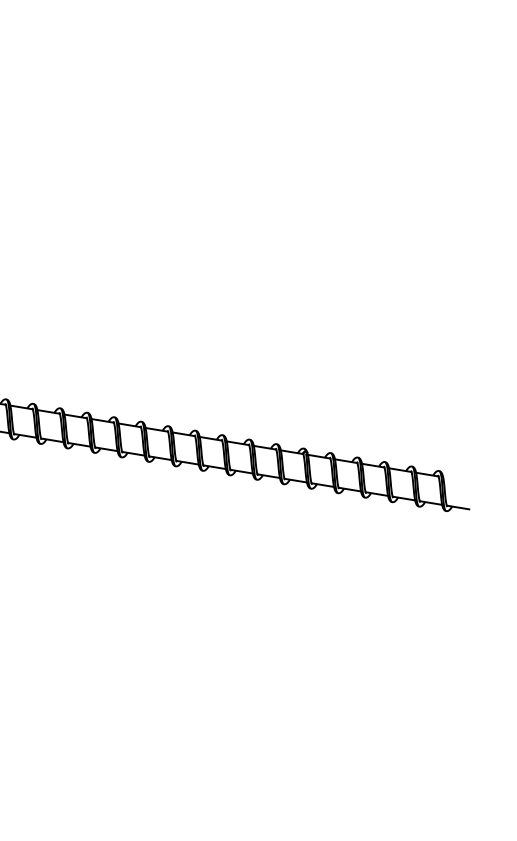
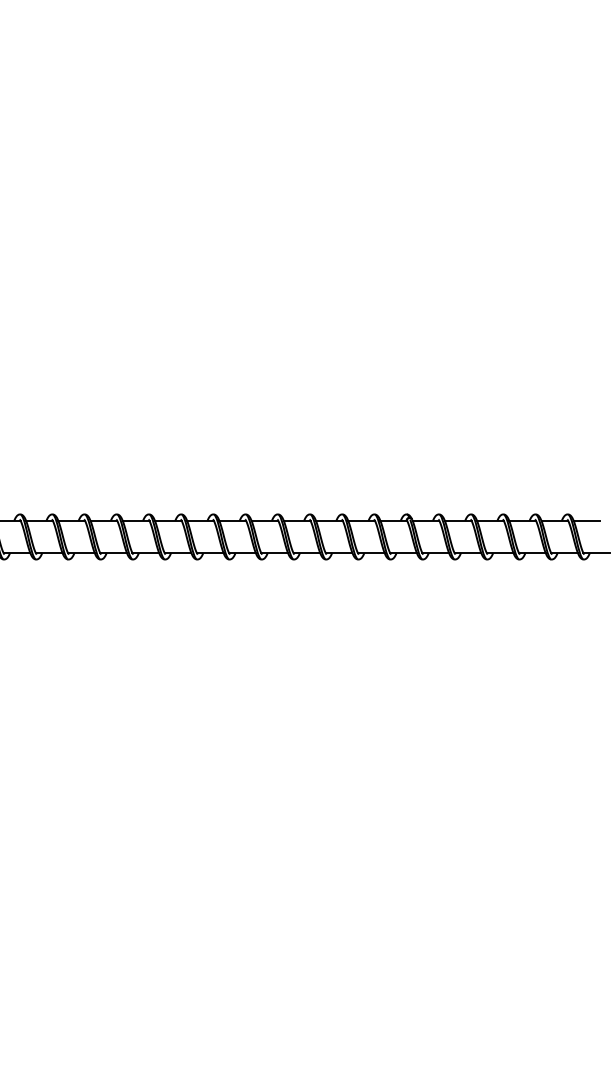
line: (453, 478) -> (586, 520), added

